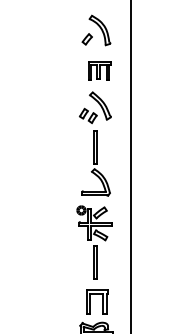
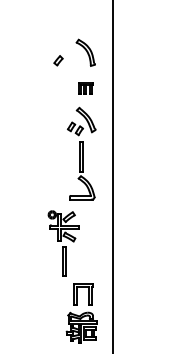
part: (87, 39) -> (58, 60), moved
part: (99, 70) -> (85, 88), size x0.7
part: (94, 242) -> (63, 243), moved

